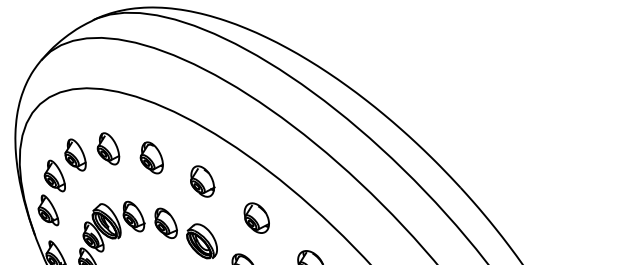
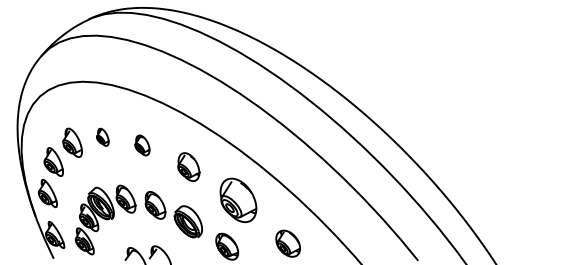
part: (108, 149) -> (102, 137), size x0.6
part: (151, 157) -> (142, 145), size x0.7
part: (256, 218) -> (238, 200), size x1.6

